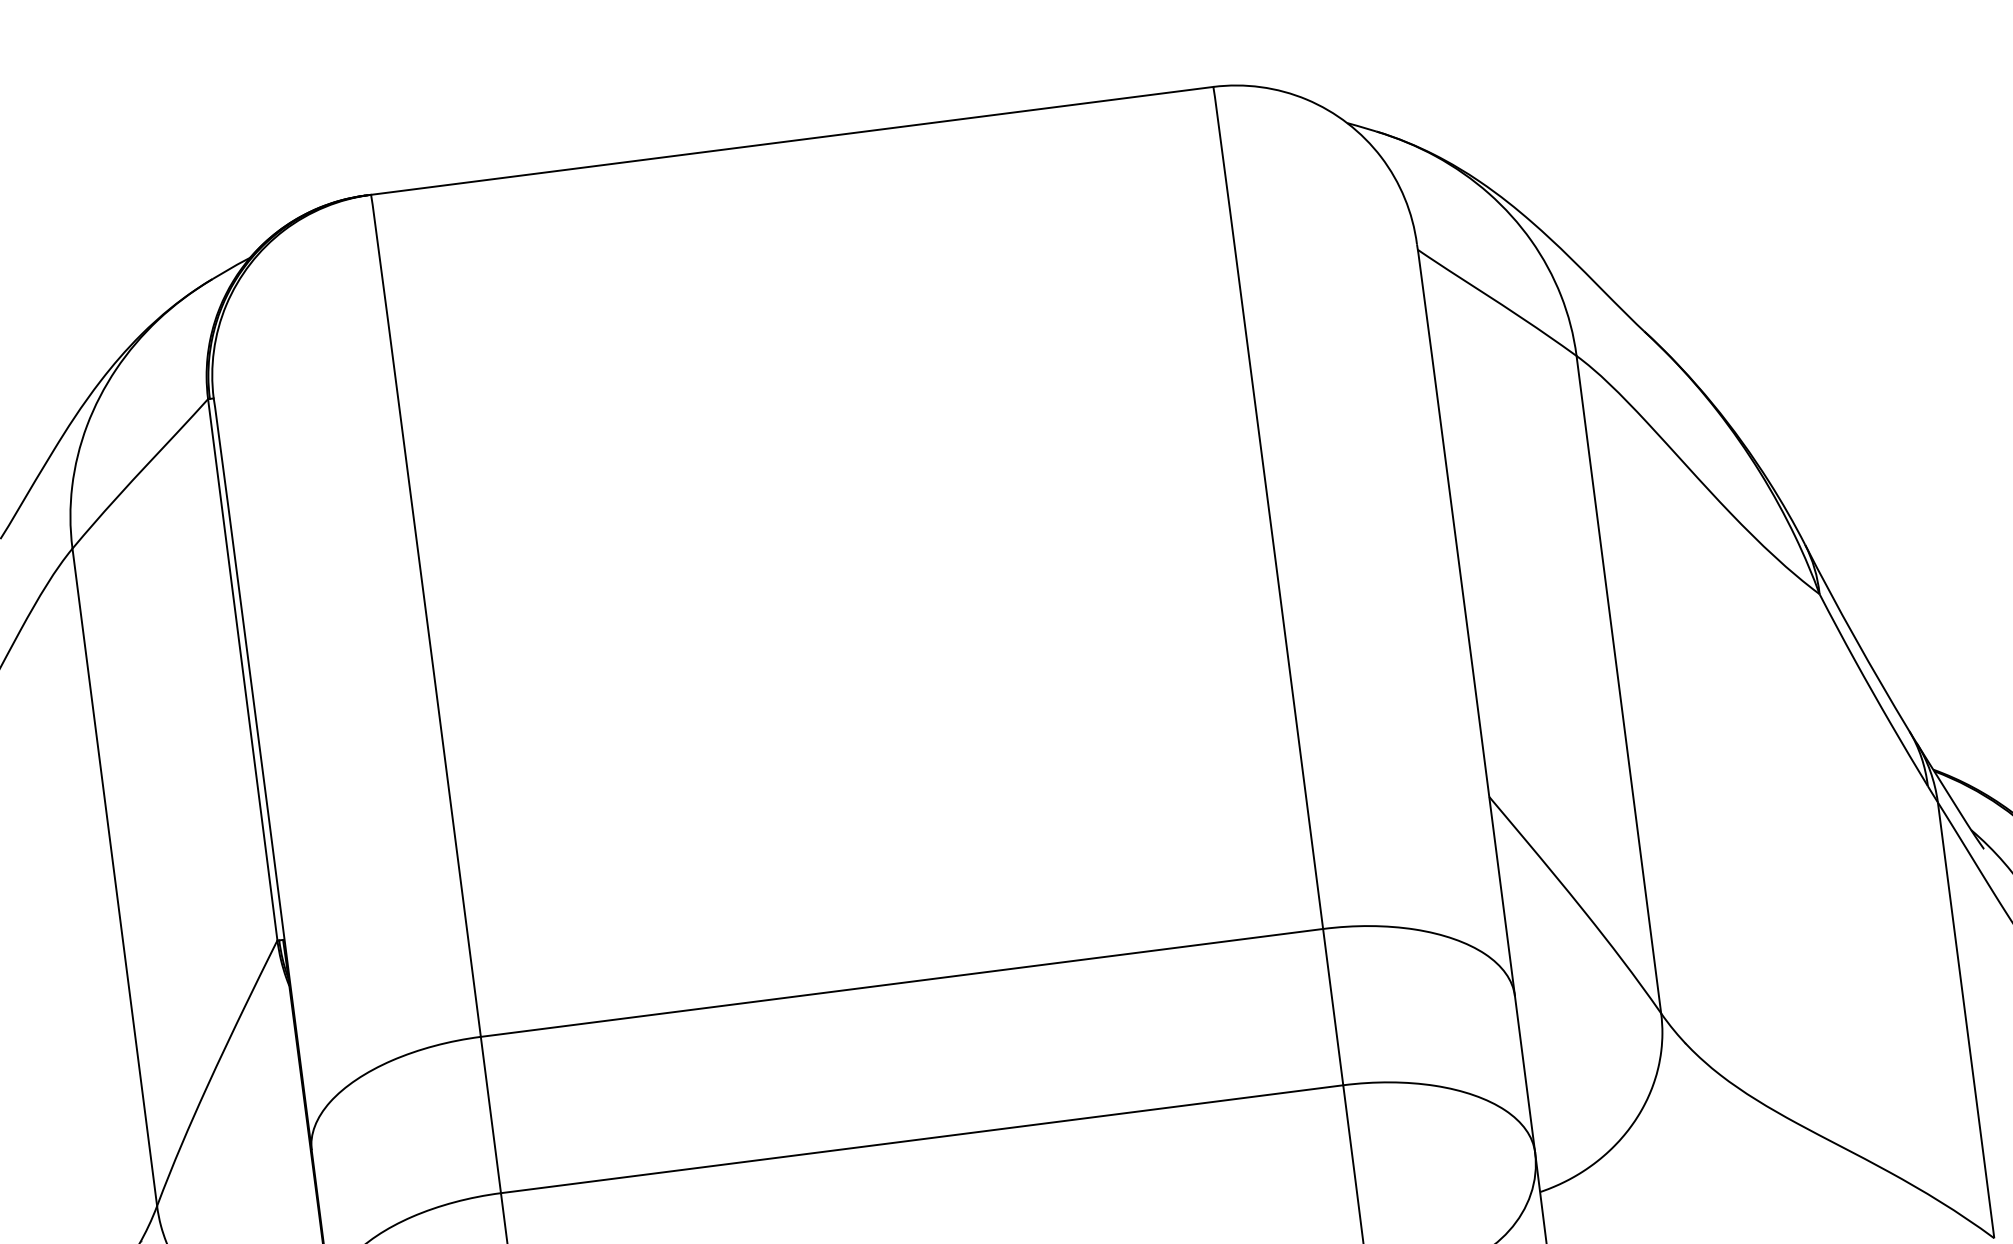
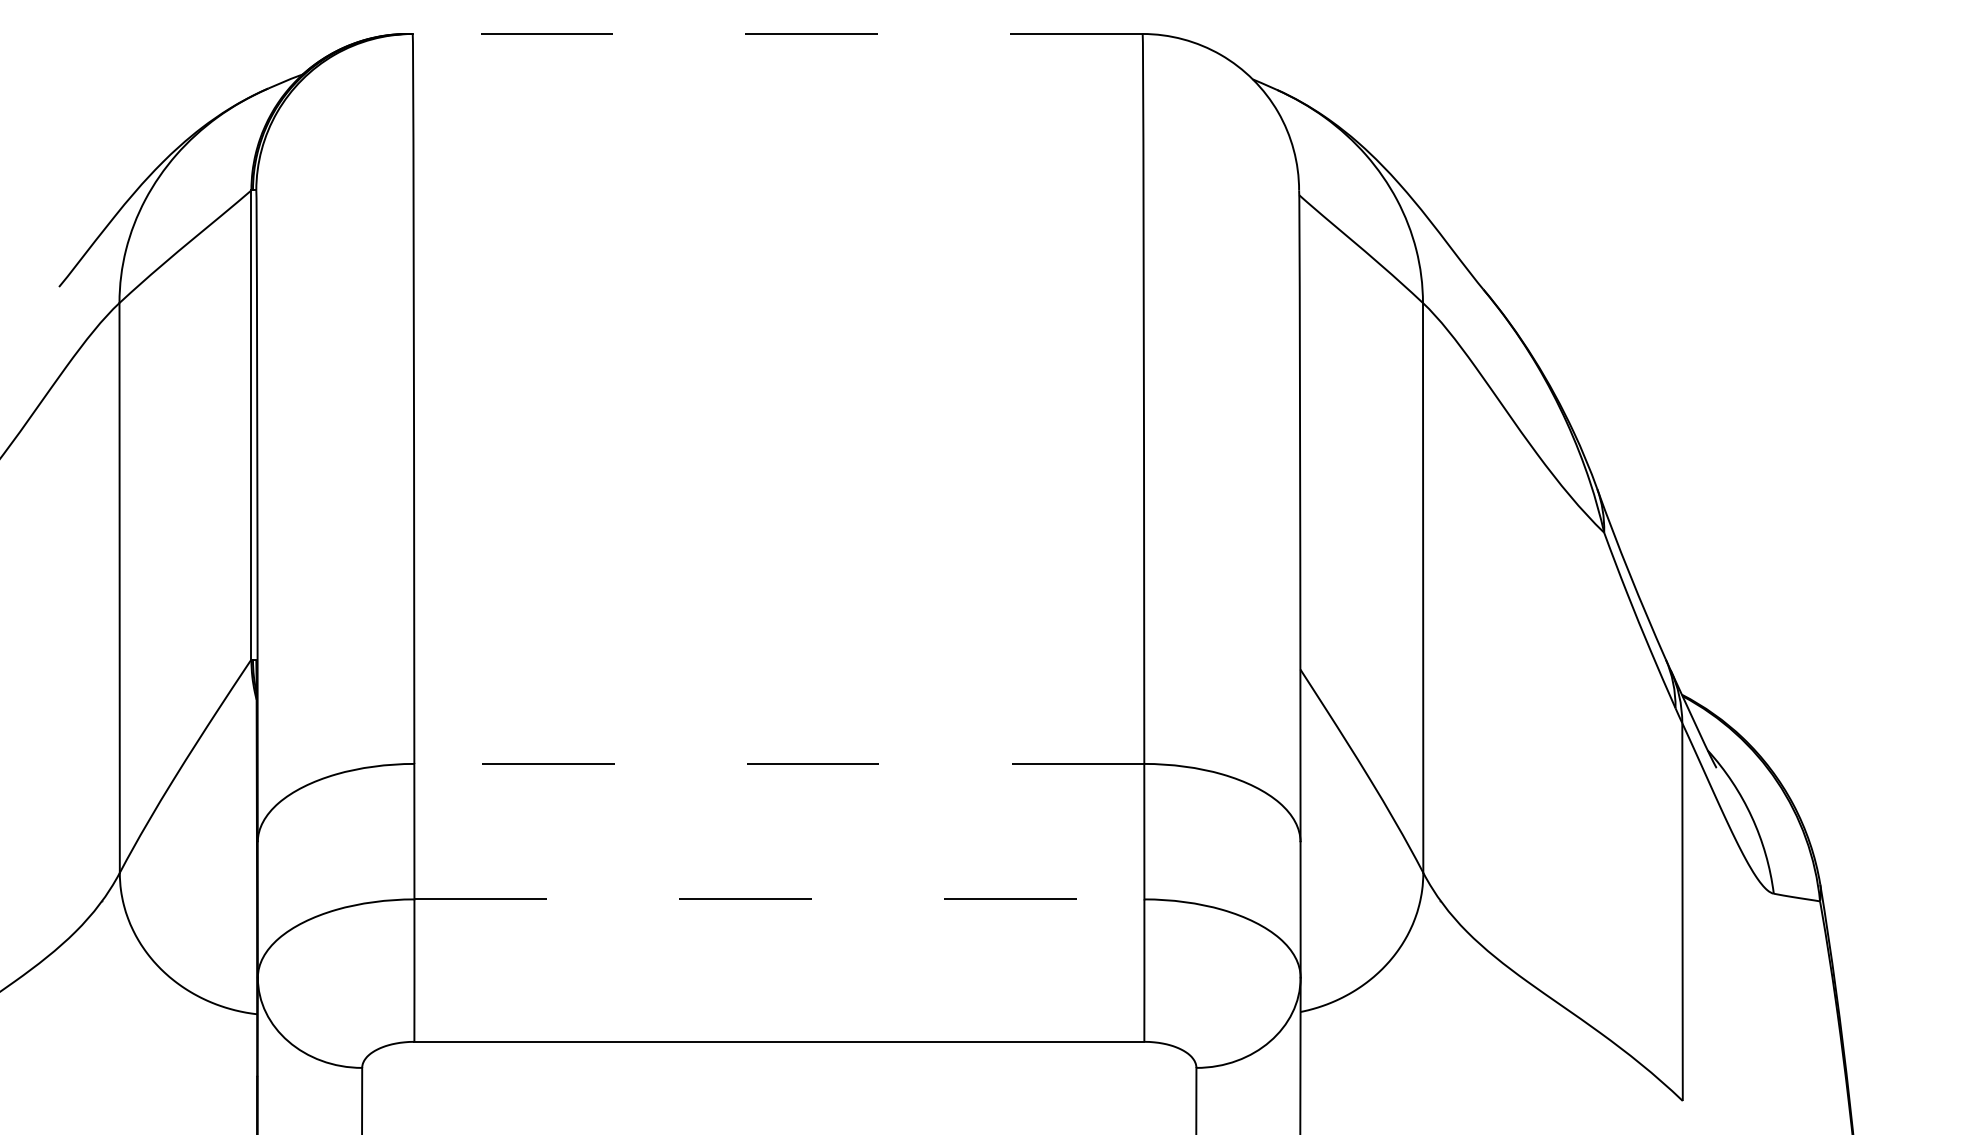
line: (791, 140) -> (777, 33), solid -> dashed
line: (902, 982) -> (779, 763), solid -> dashed
line: (922, 1139) -> (779, 899), solid -> dashed

